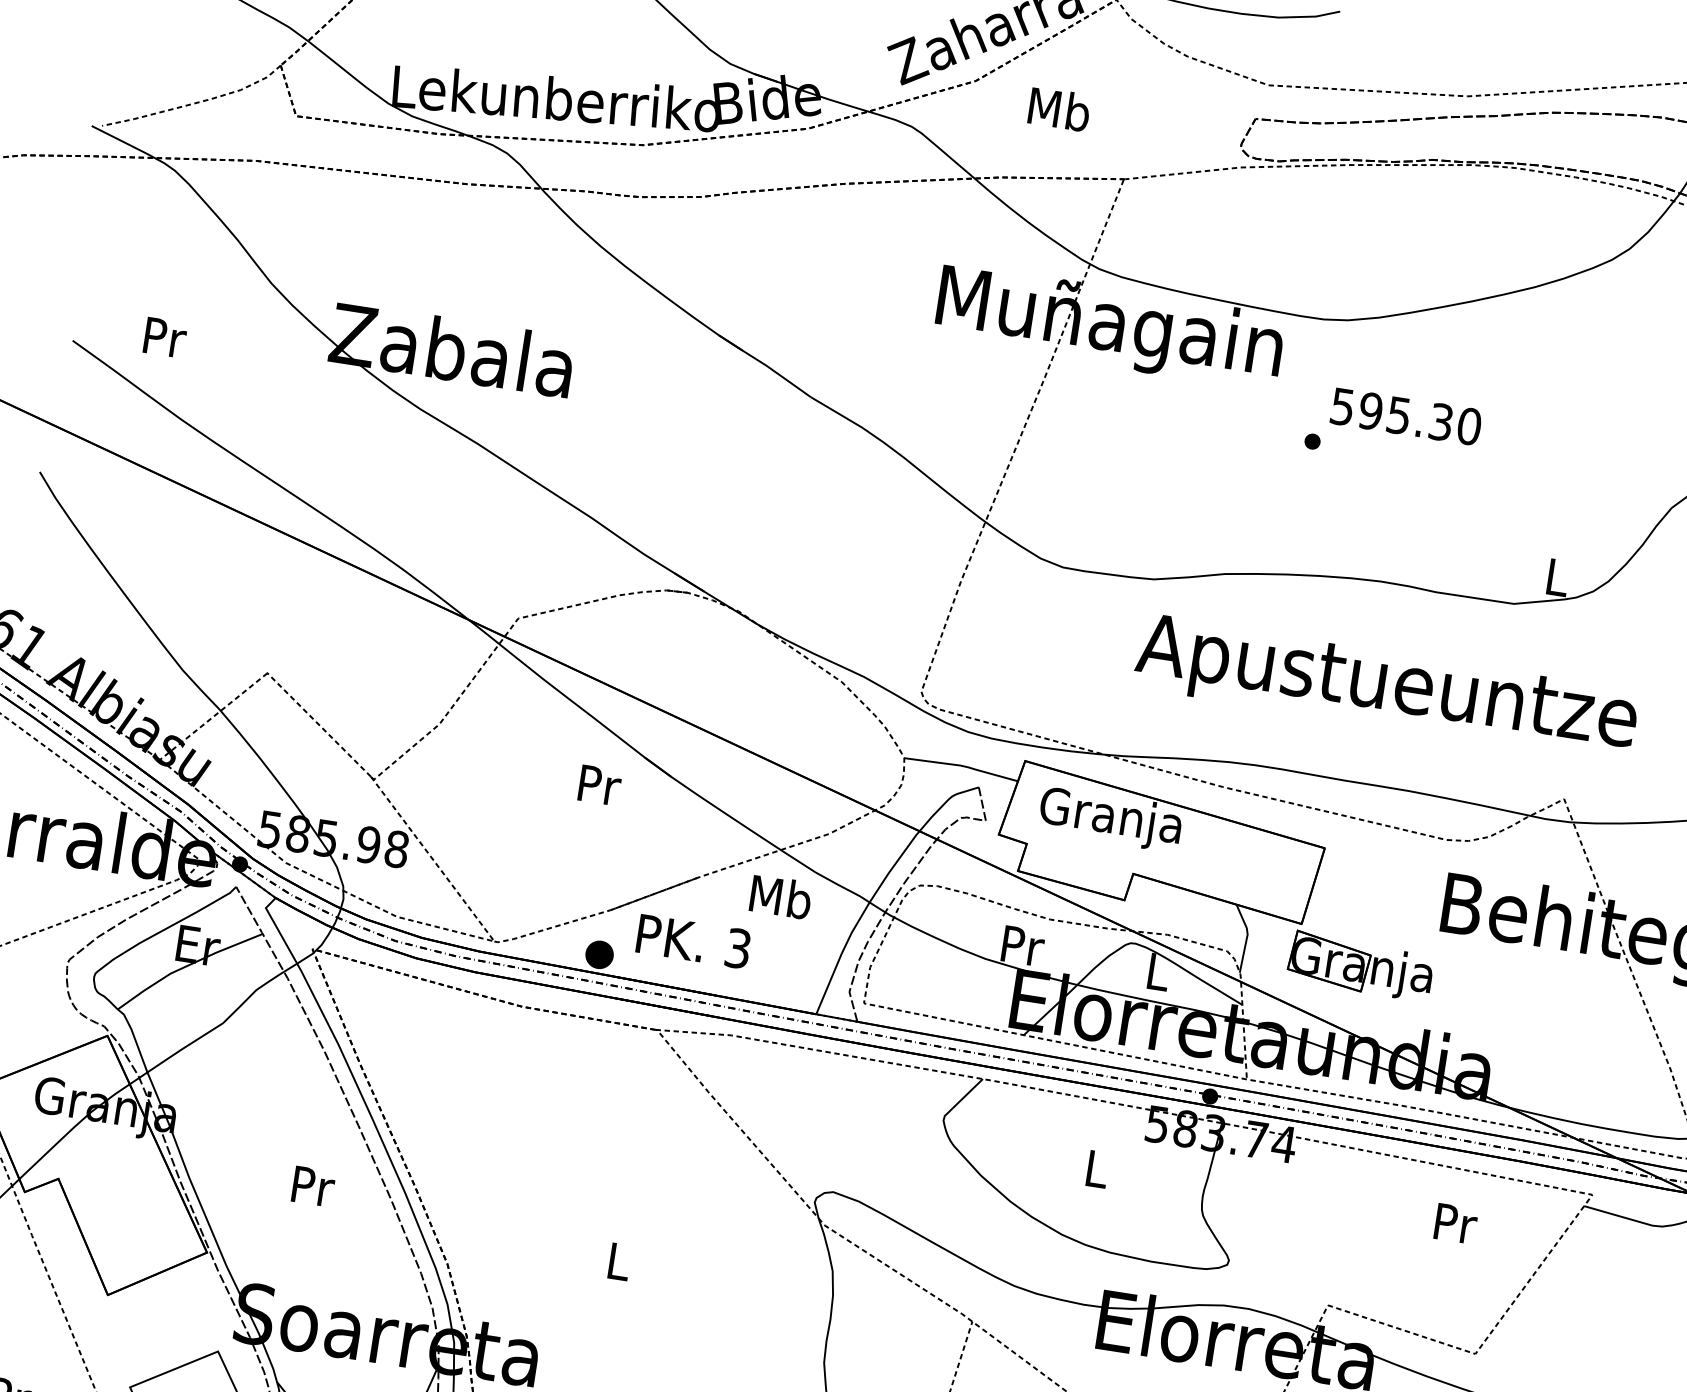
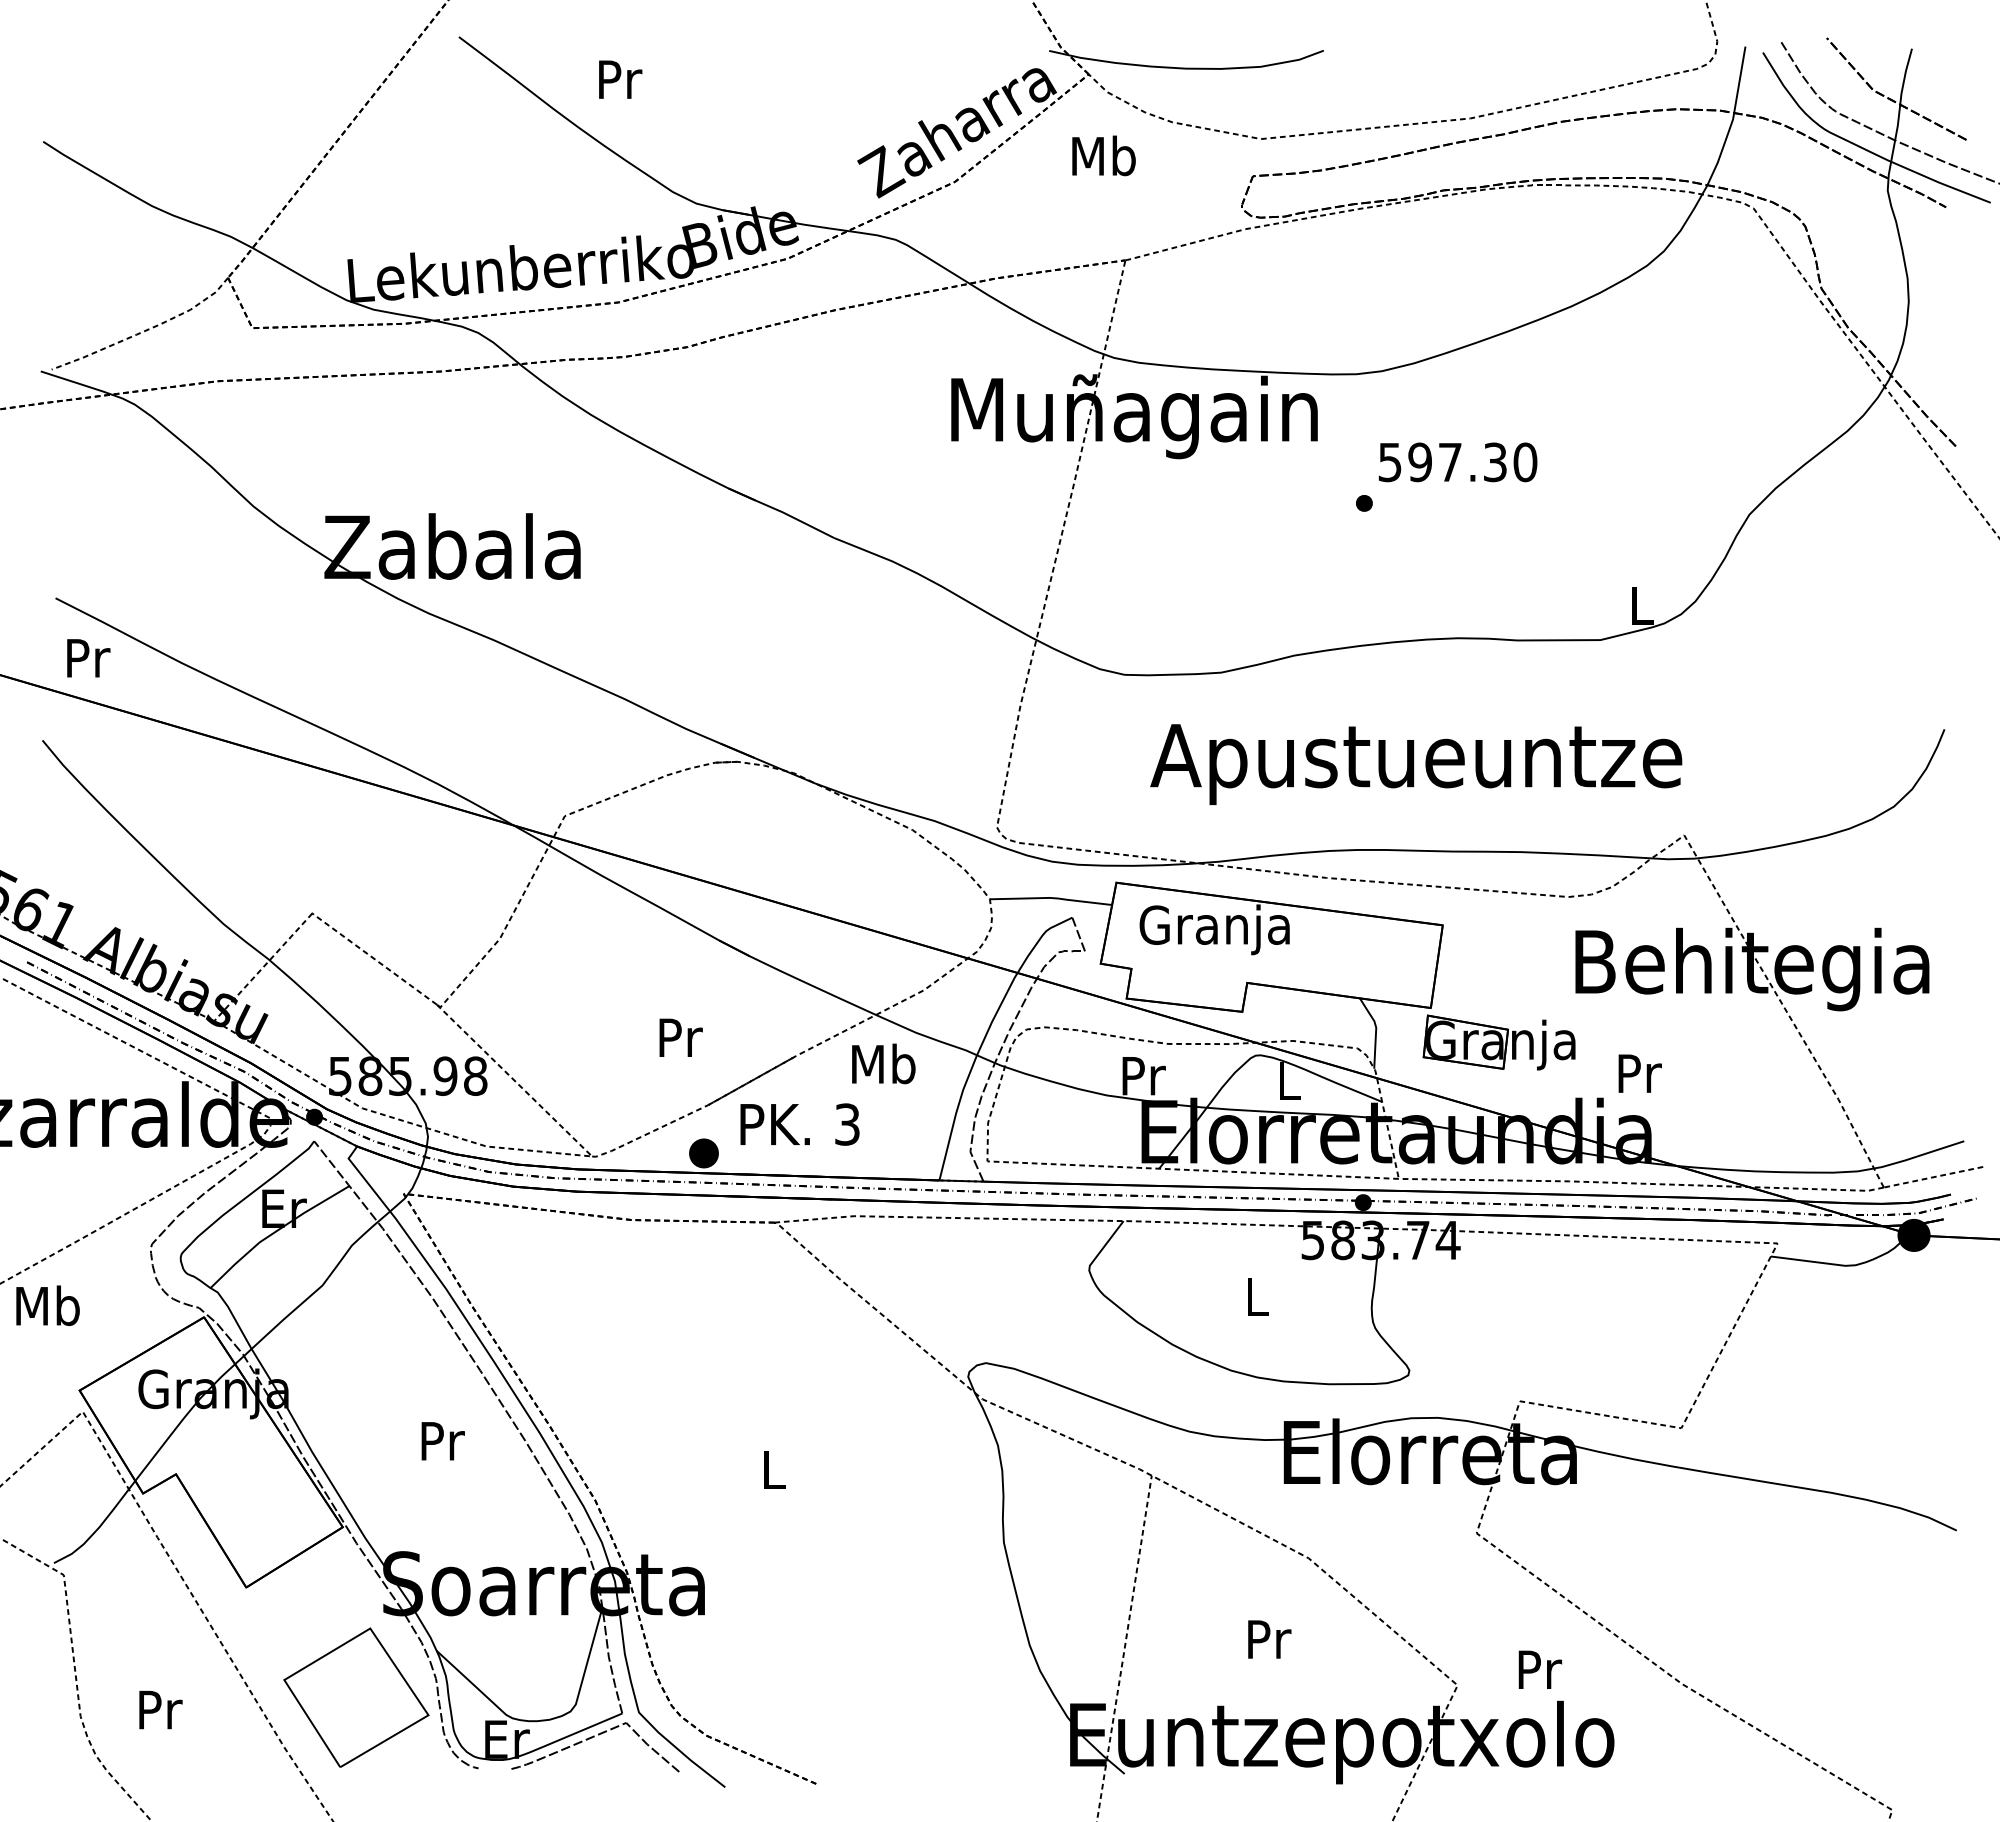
text: (1059, 108) -> (1103, 155), moved
text: (165, 337) -> (88, 658), moved
text: (1399, 415) -> (1450, 462), 595.30 -> 597.30
text: (1386, 688) -> (1416, 764), moved
text: (599, 785) -> (680, 1037), moved
text: (1455, 1223) -> (1639, 1073), moved

